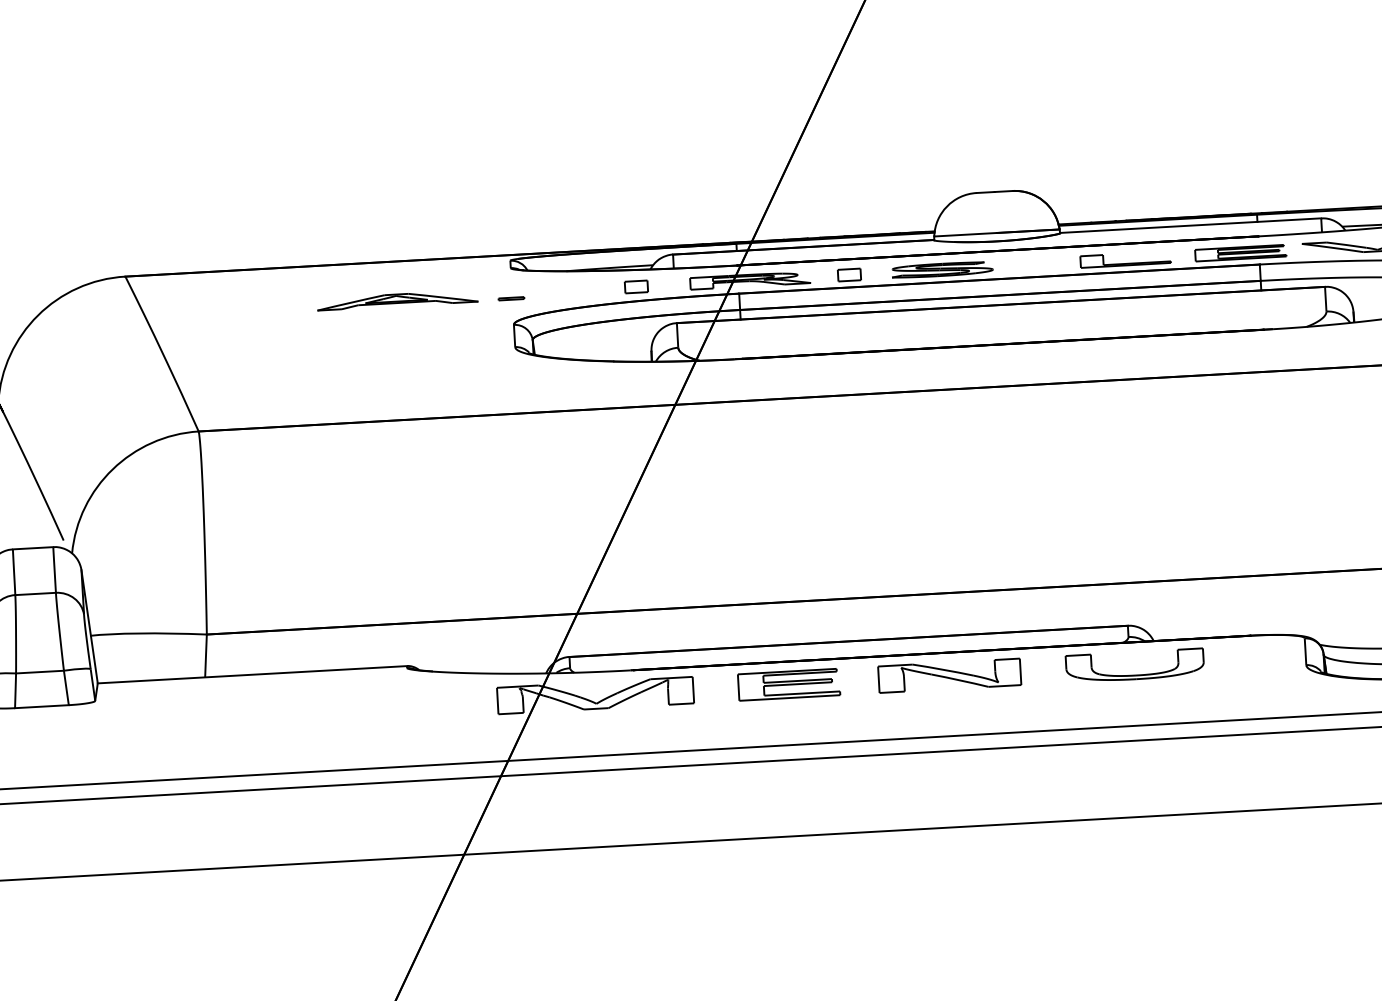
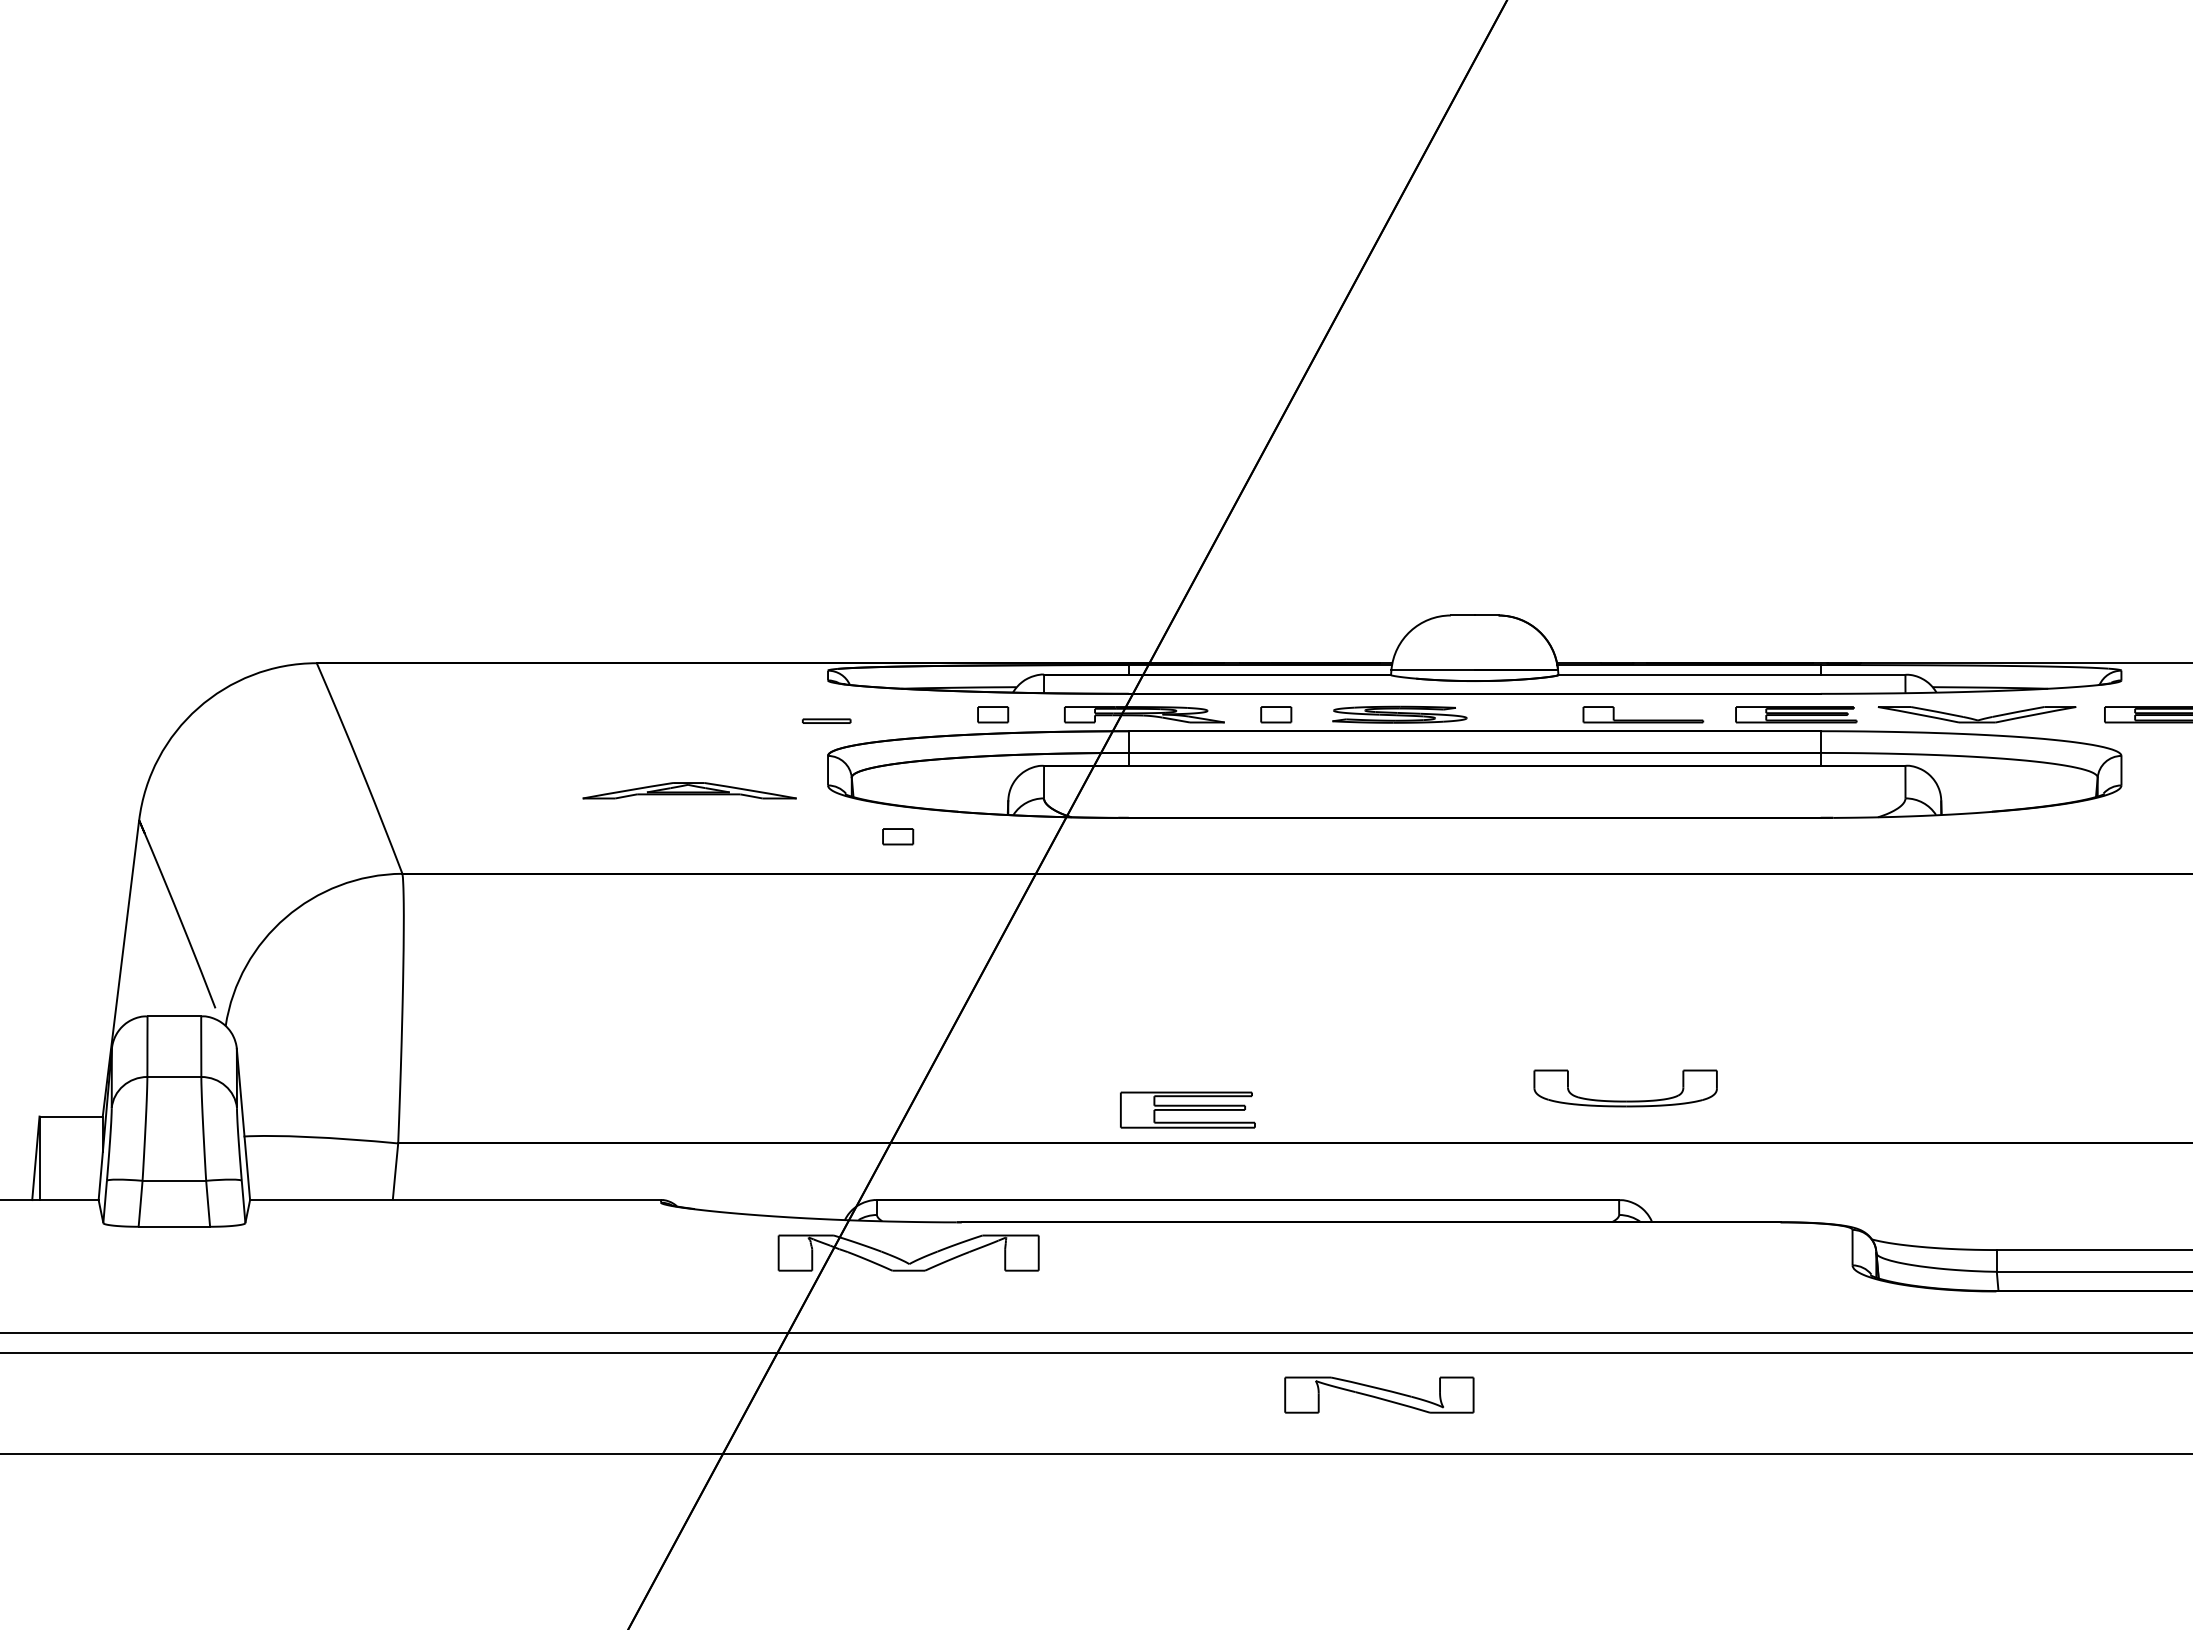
part: (511, 298) -> (826, 720), size x1.4
part: (397, 300) -> (689, 790), moved
part: (570, 382) -> (898, 836), added
part: (1135, 674) -> (1625, 1100), moved
part: (949, 675) -> (1379, 1394), moved
part: (788, 684) -> (1187, 1109), moved

